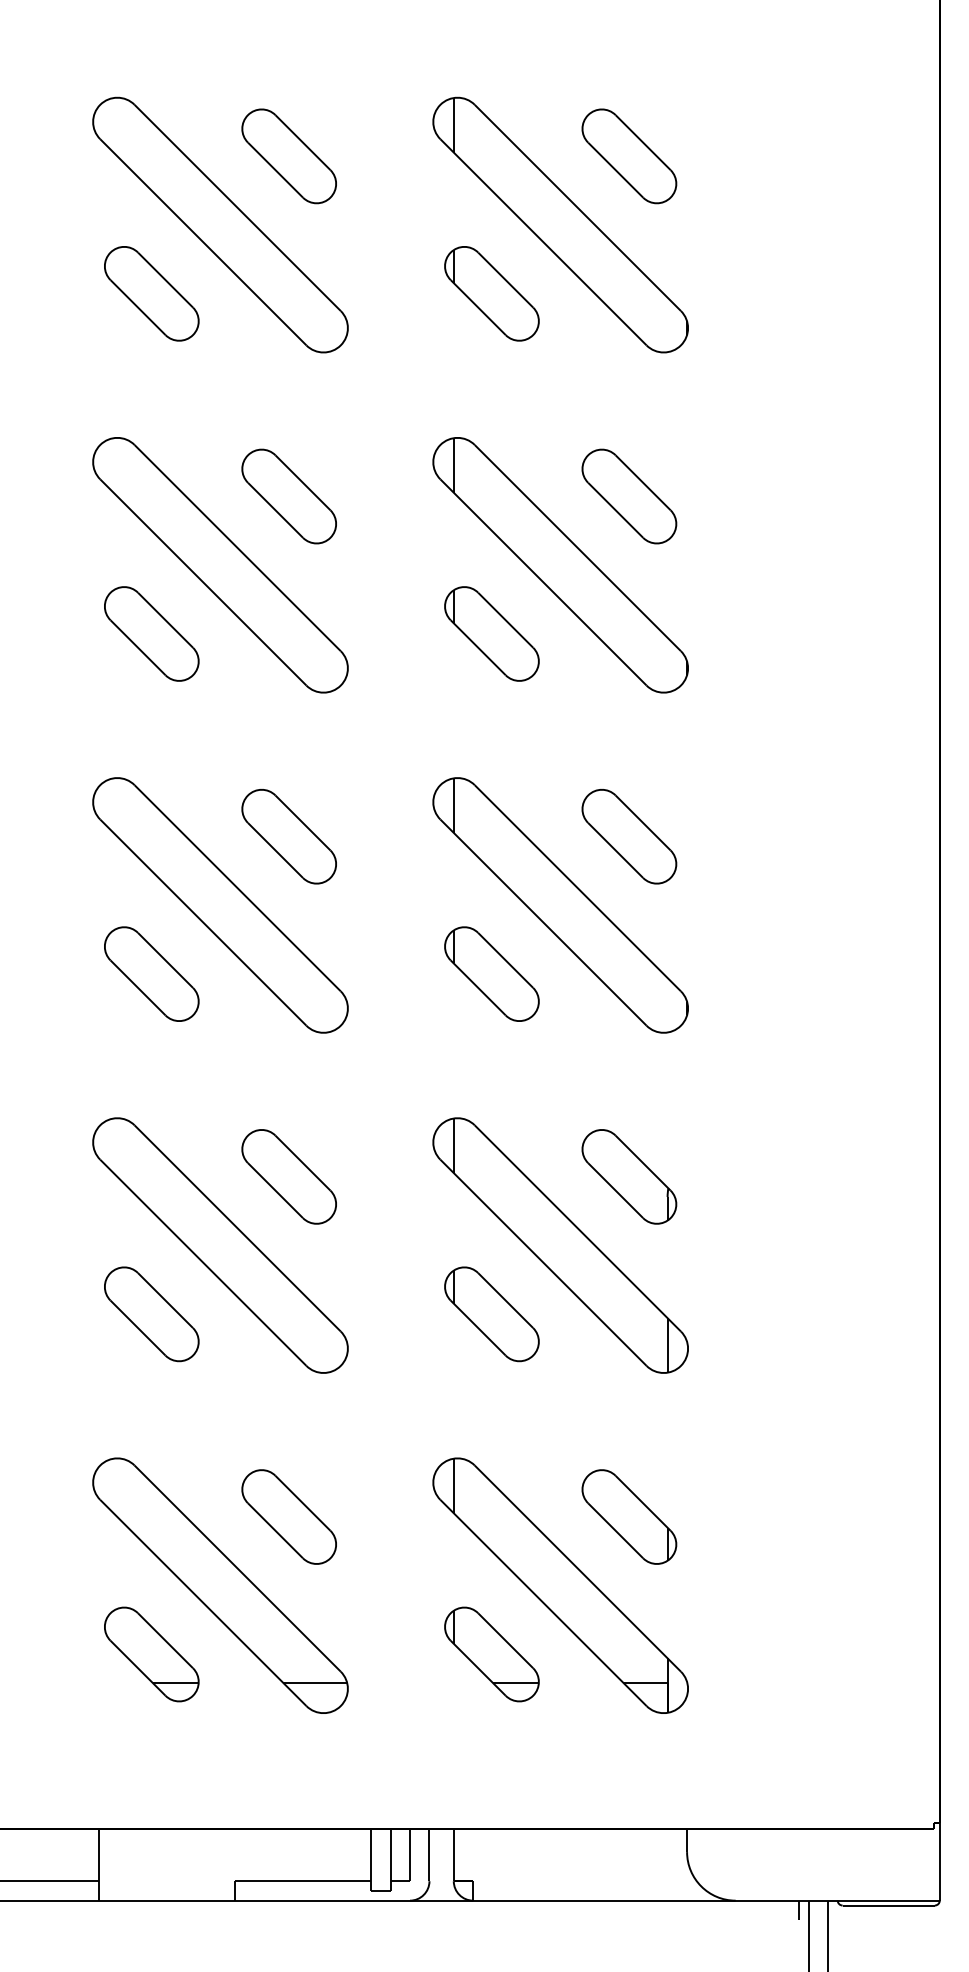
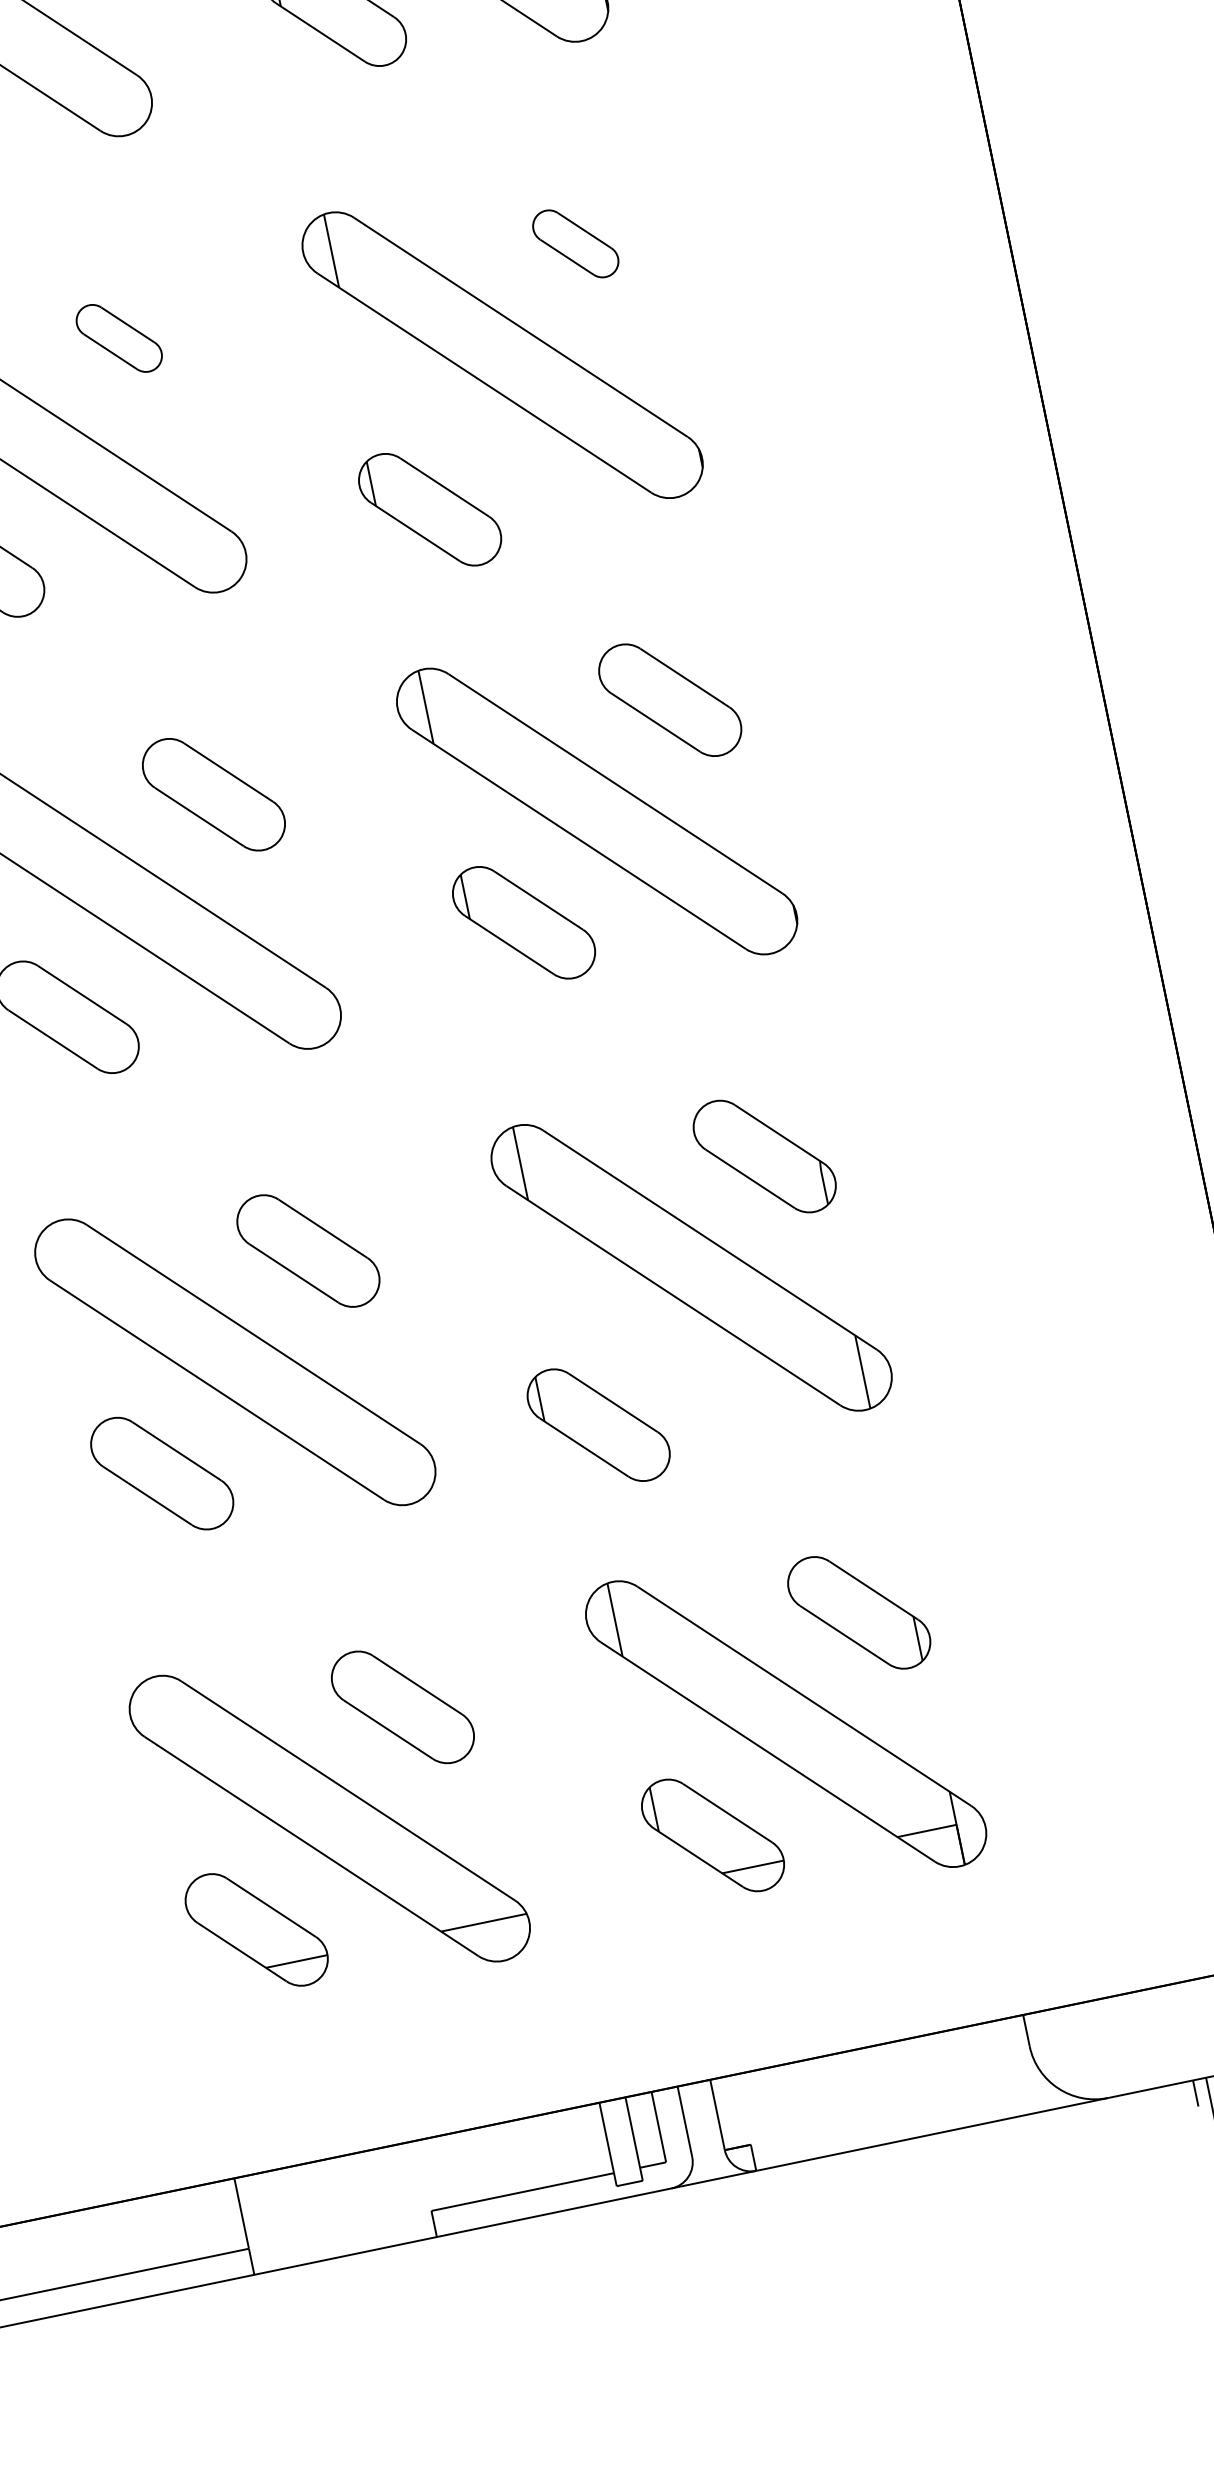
part: (288, 496) -> (118, 338), size x0.6
part: (629, 496) -> (575, 243), size x0.6
part: (491, 633) -> (429, 509), moved
part: (491, 1314) -> (598, 1425), moved

